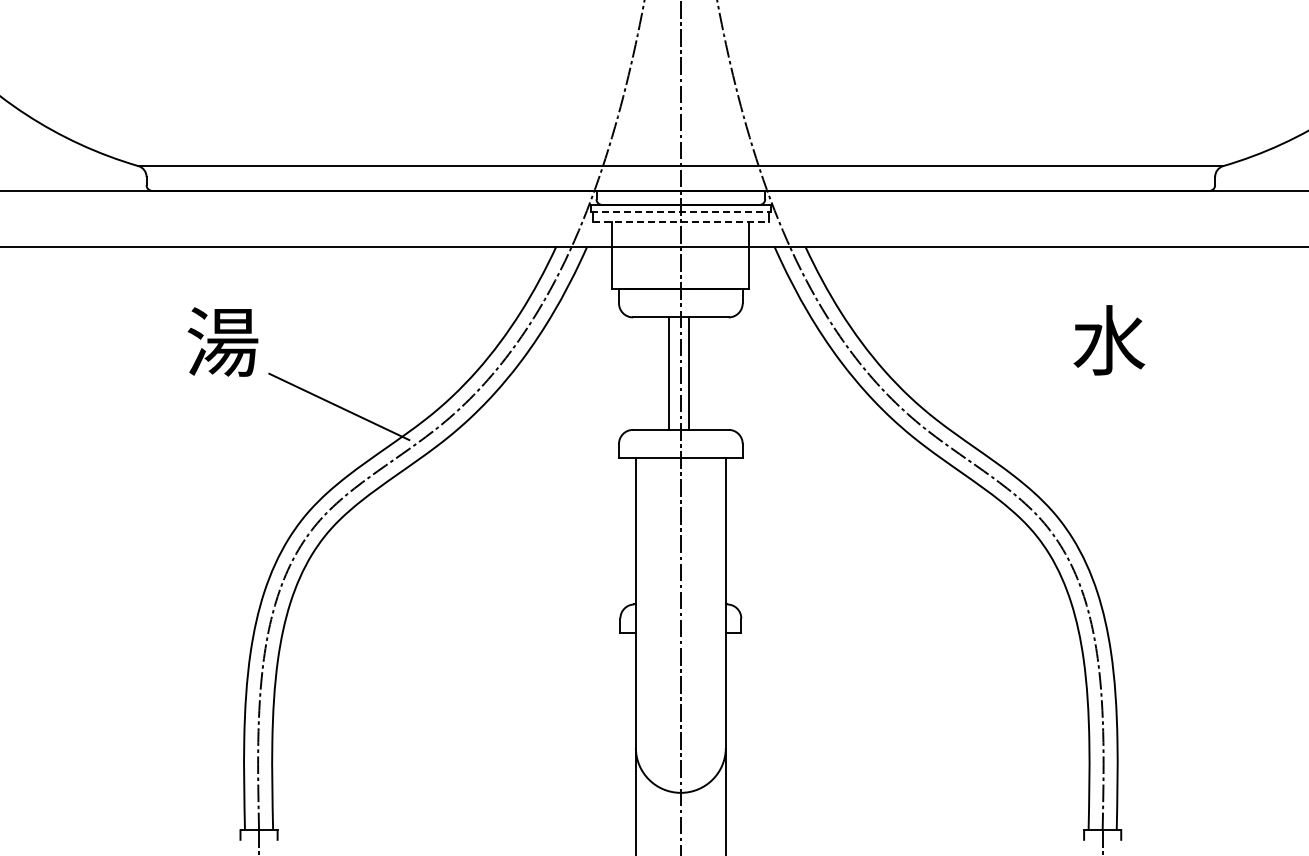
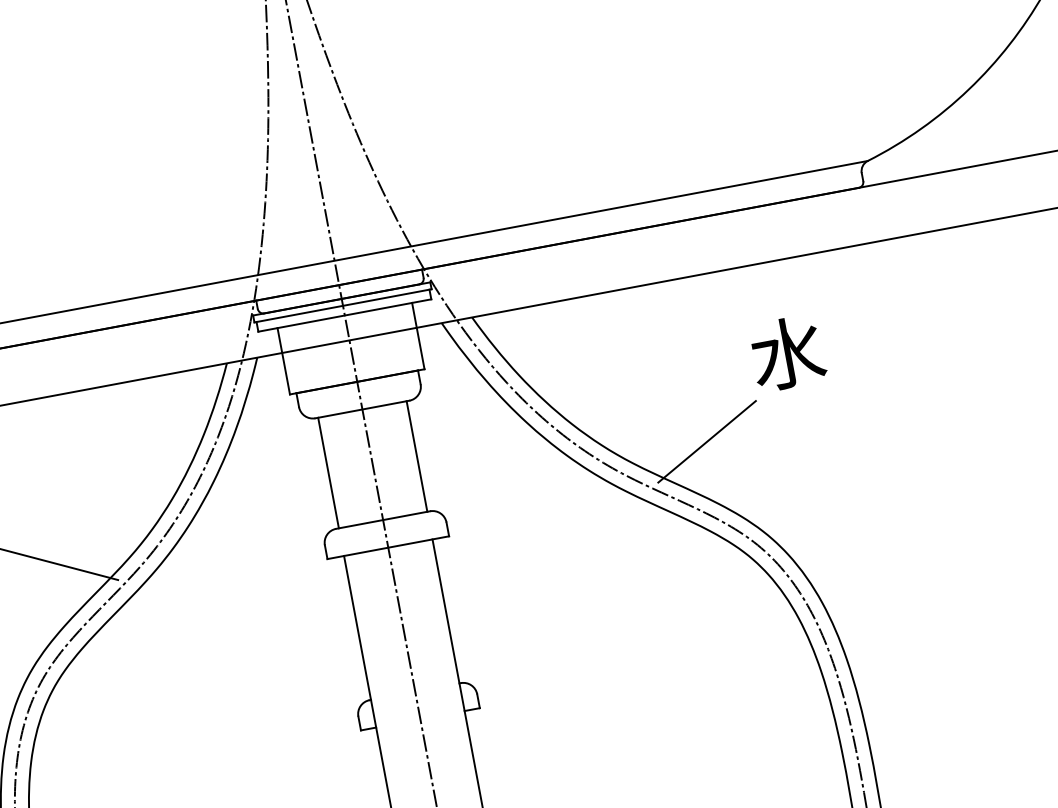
line: (681, 211) -> (343, 305), dashed -> solid
line: (680, 221) -> (344, 315), dashed -> solid
line: (668, 373) -> (328, 472), moved
line: (688, 373) -> (416, 456), moved
line: (1013, 412) -> (706, 441), added

